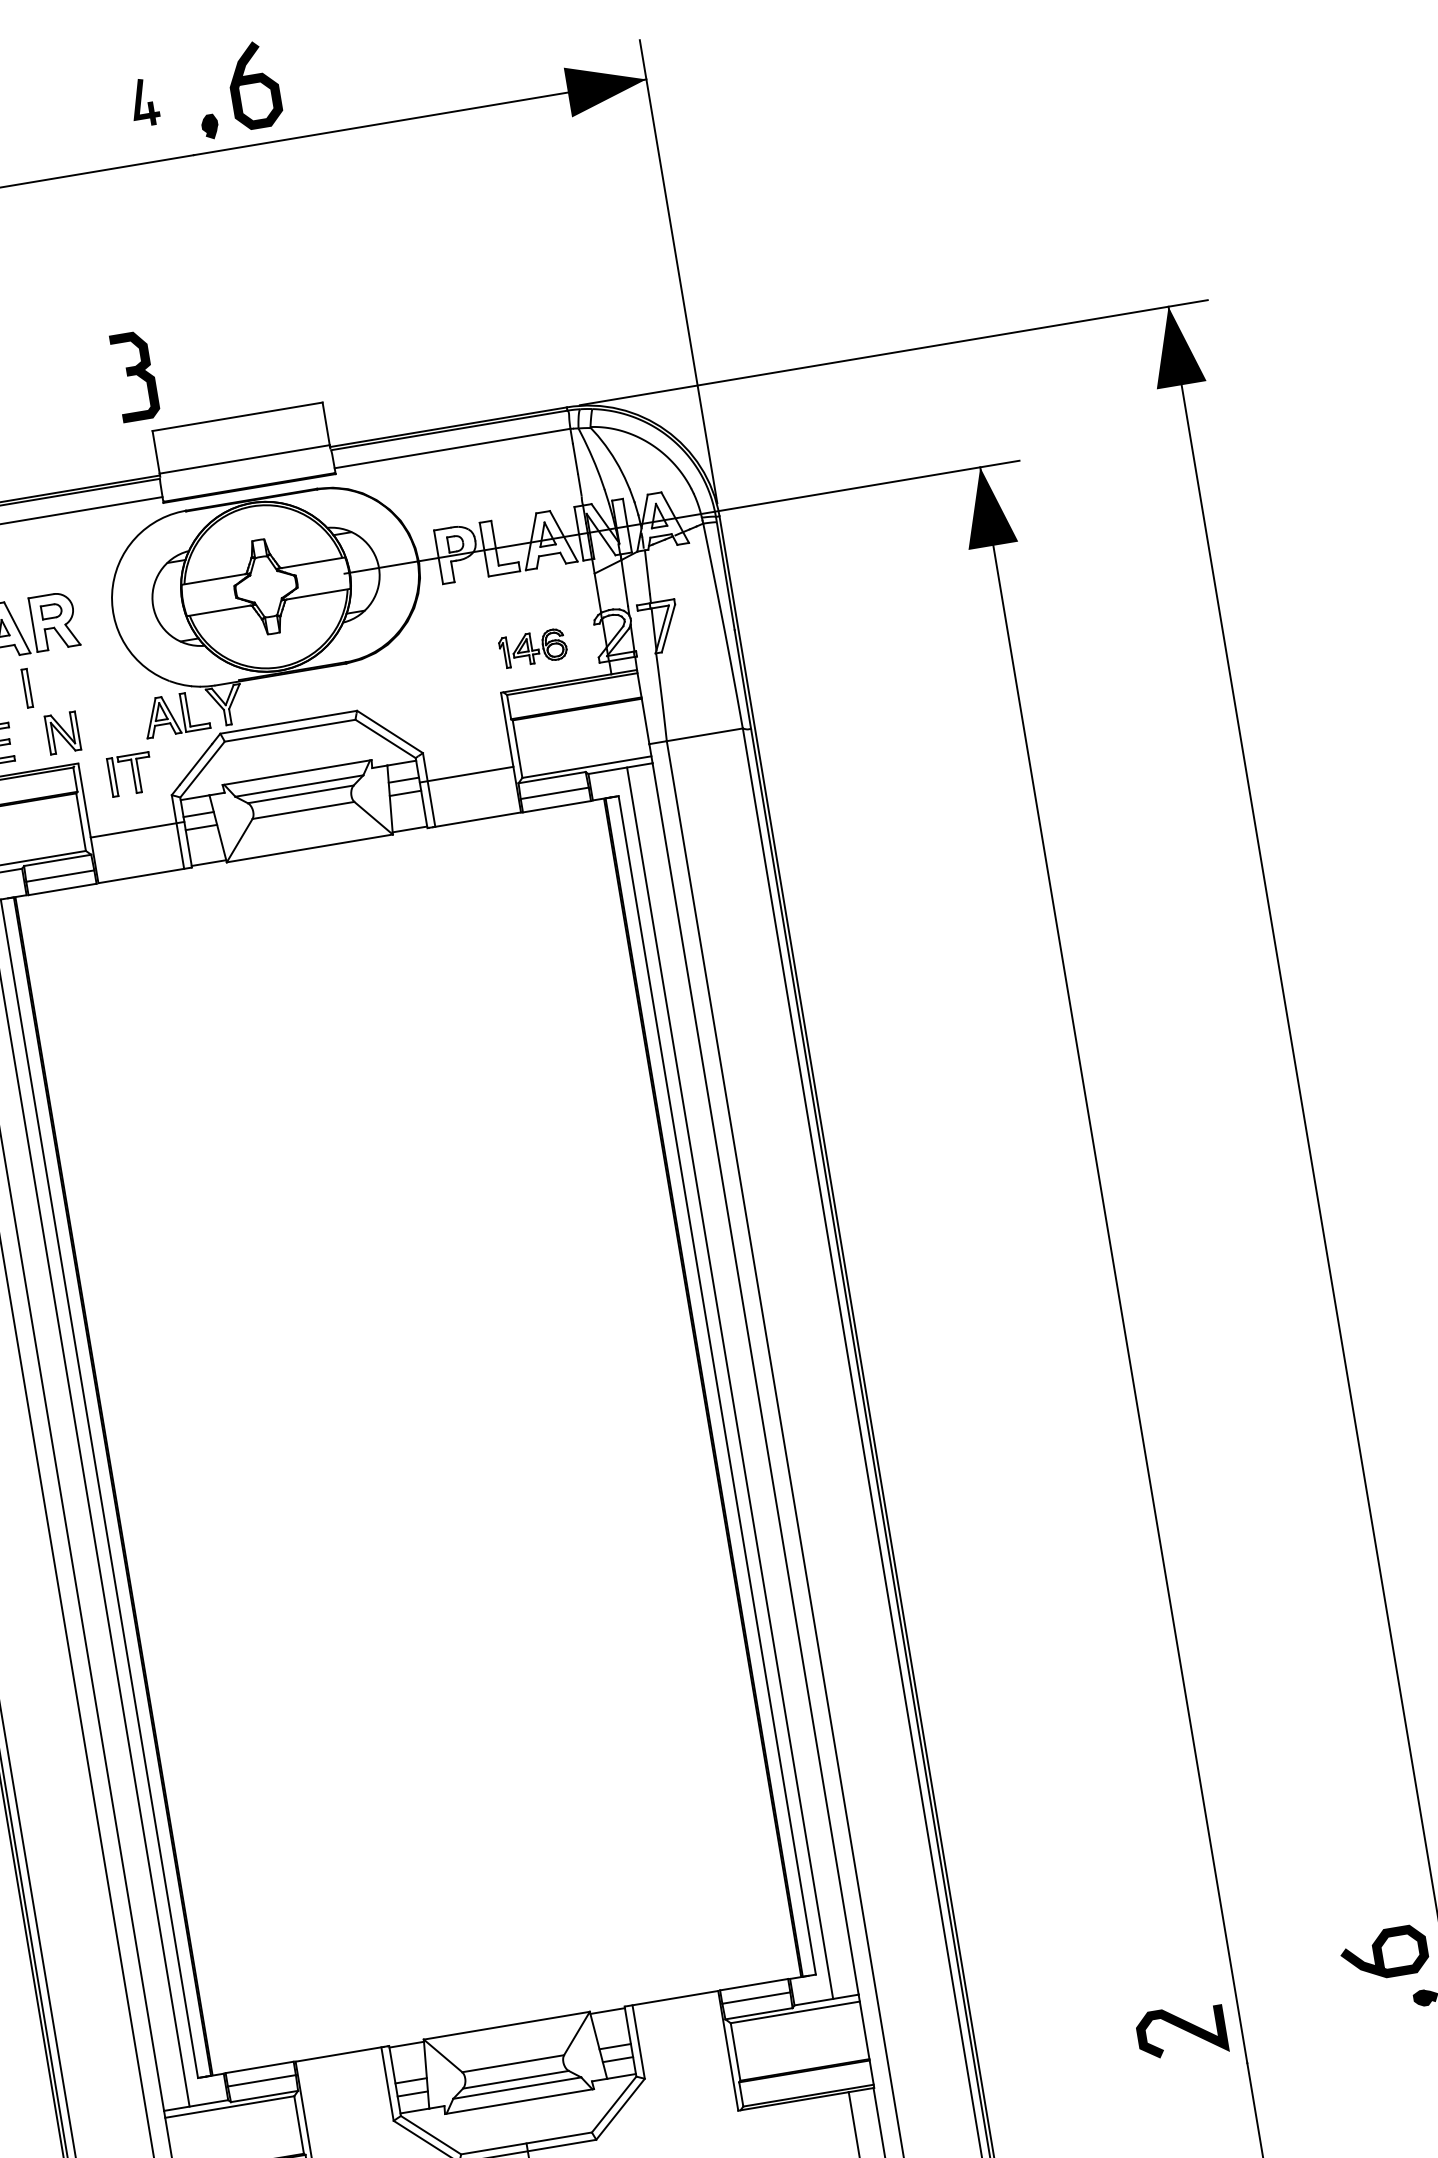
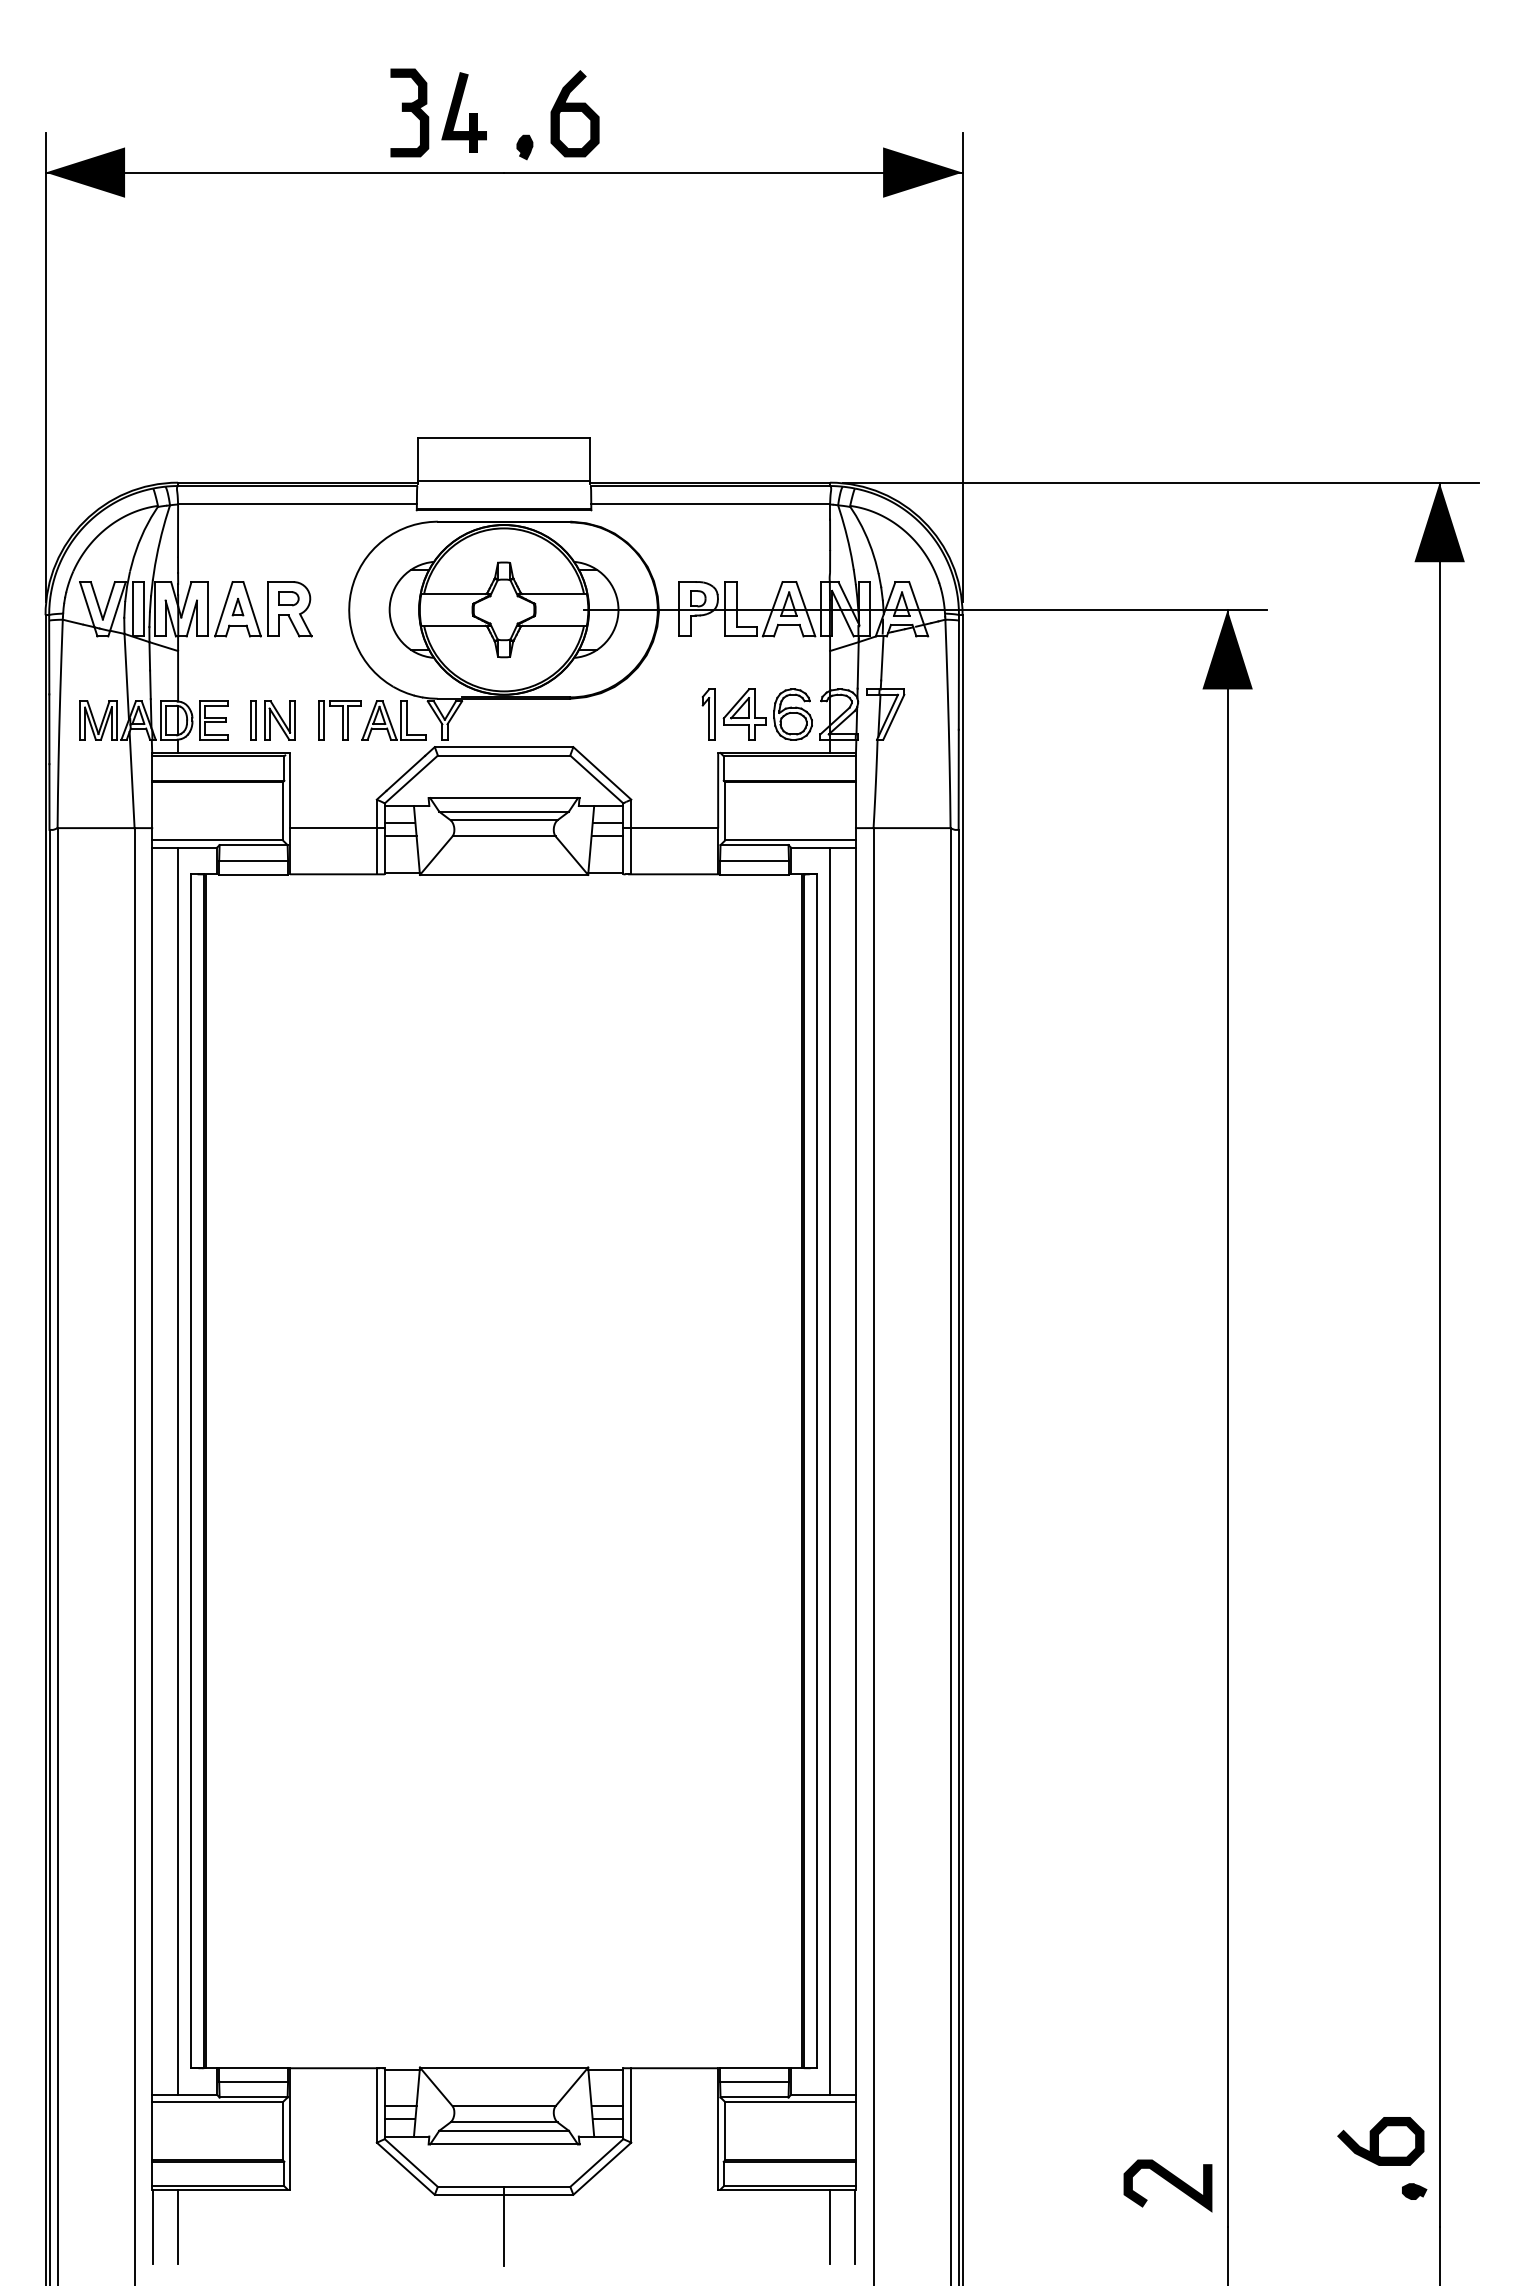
part: (143, 102) -> (463, 112), size x1.67
part: (134, 376) -> (409, 112), moved
part: (532, 648) -> (756, 714), size x1.67
part: (27, 688) -> (253, 720), moved
part: (130, 774) -> (339, 720), moved

